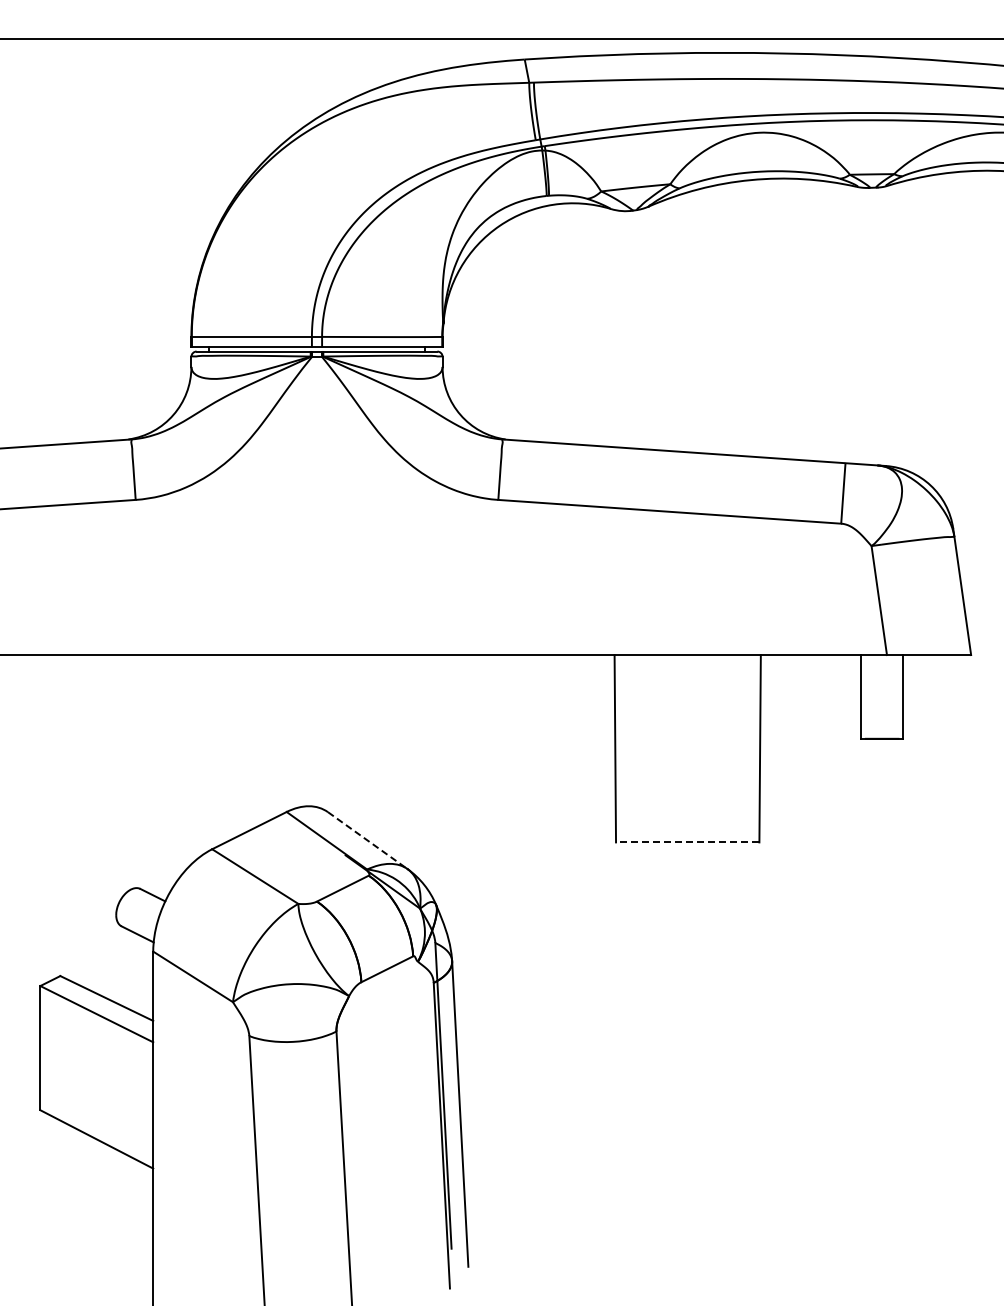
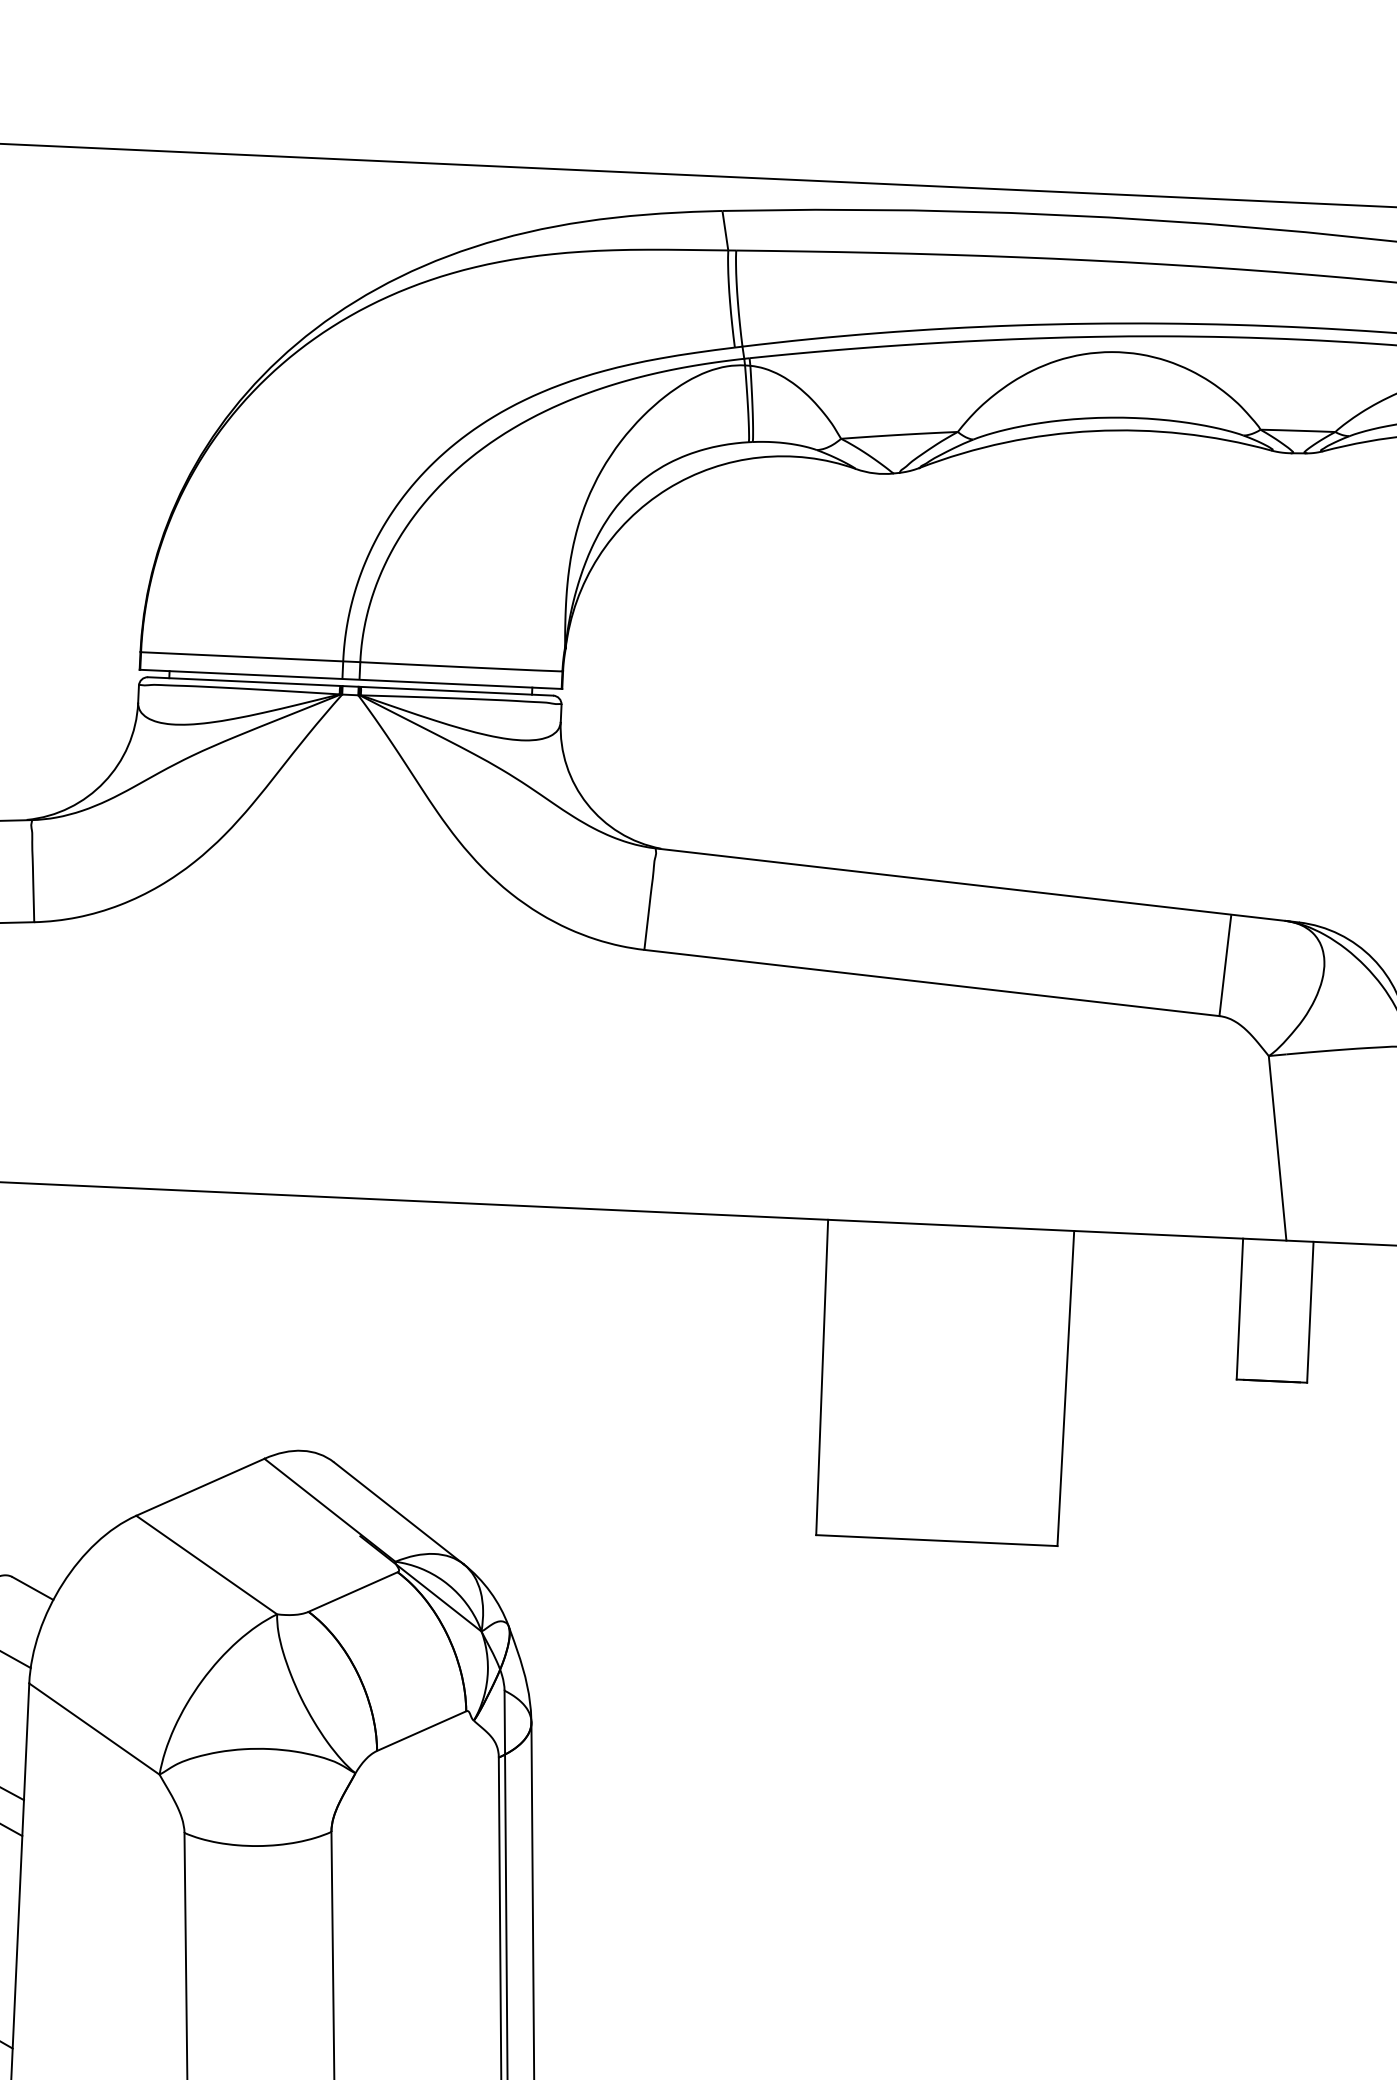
line: (367, 840) -> (398, 1512), dashed -> solid
line: (687, 842) -> (936, 1540), dashed -> solid

